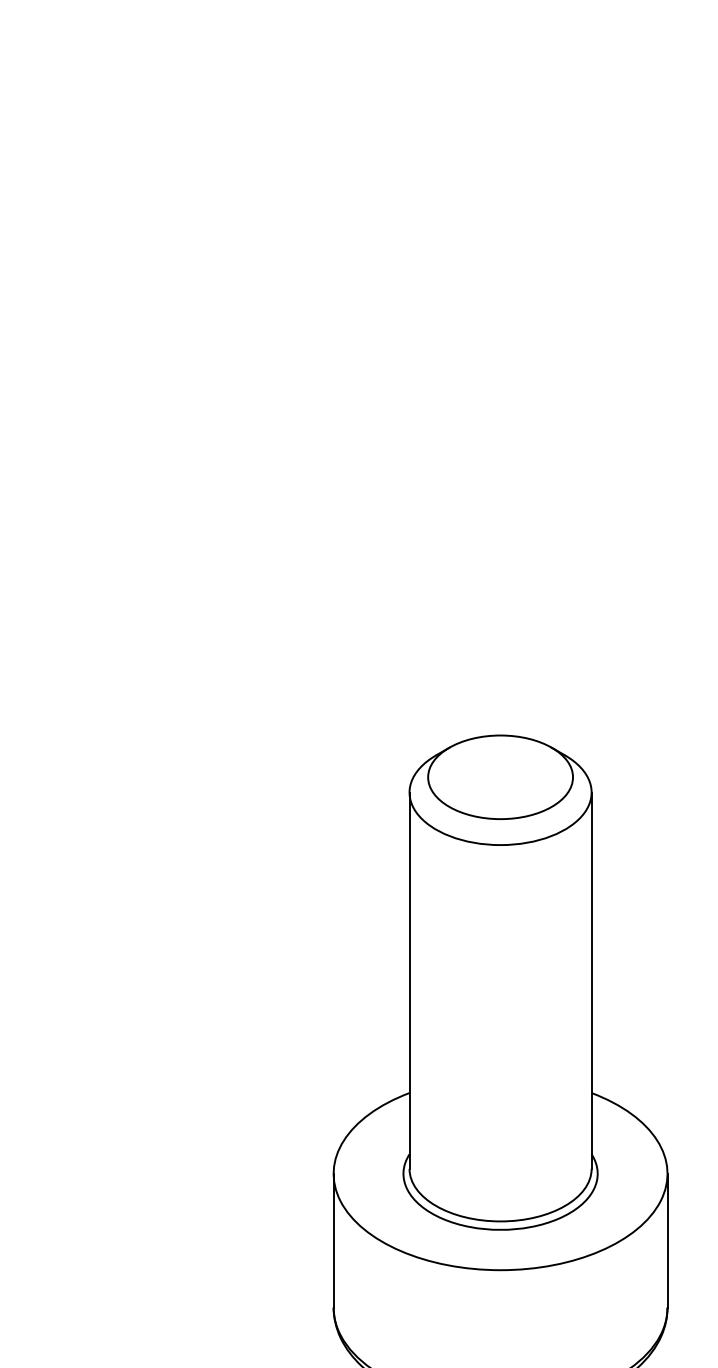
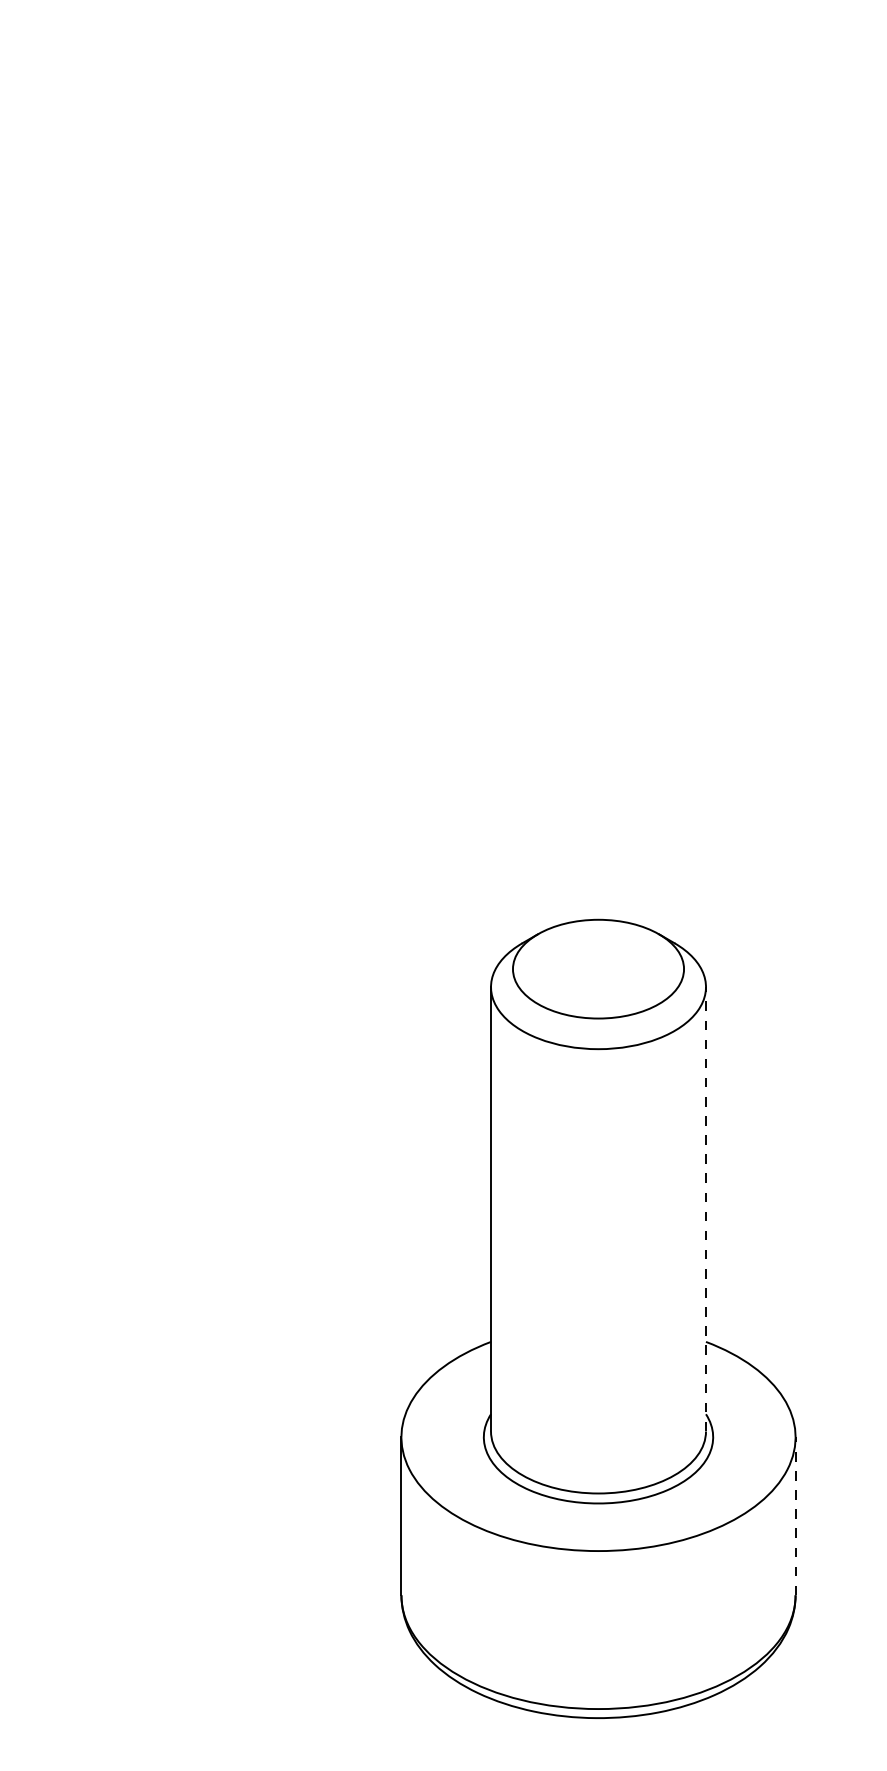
line: (592, 980) -> (706, 1208), solid -> dashed
line: (667, 1240) -> (795, 1516), solid -> dashed

